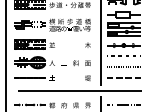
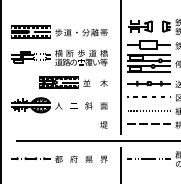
part: (34, 44) -> (64, 82), moved
line: (29, 77) -> (30, 124), removed

